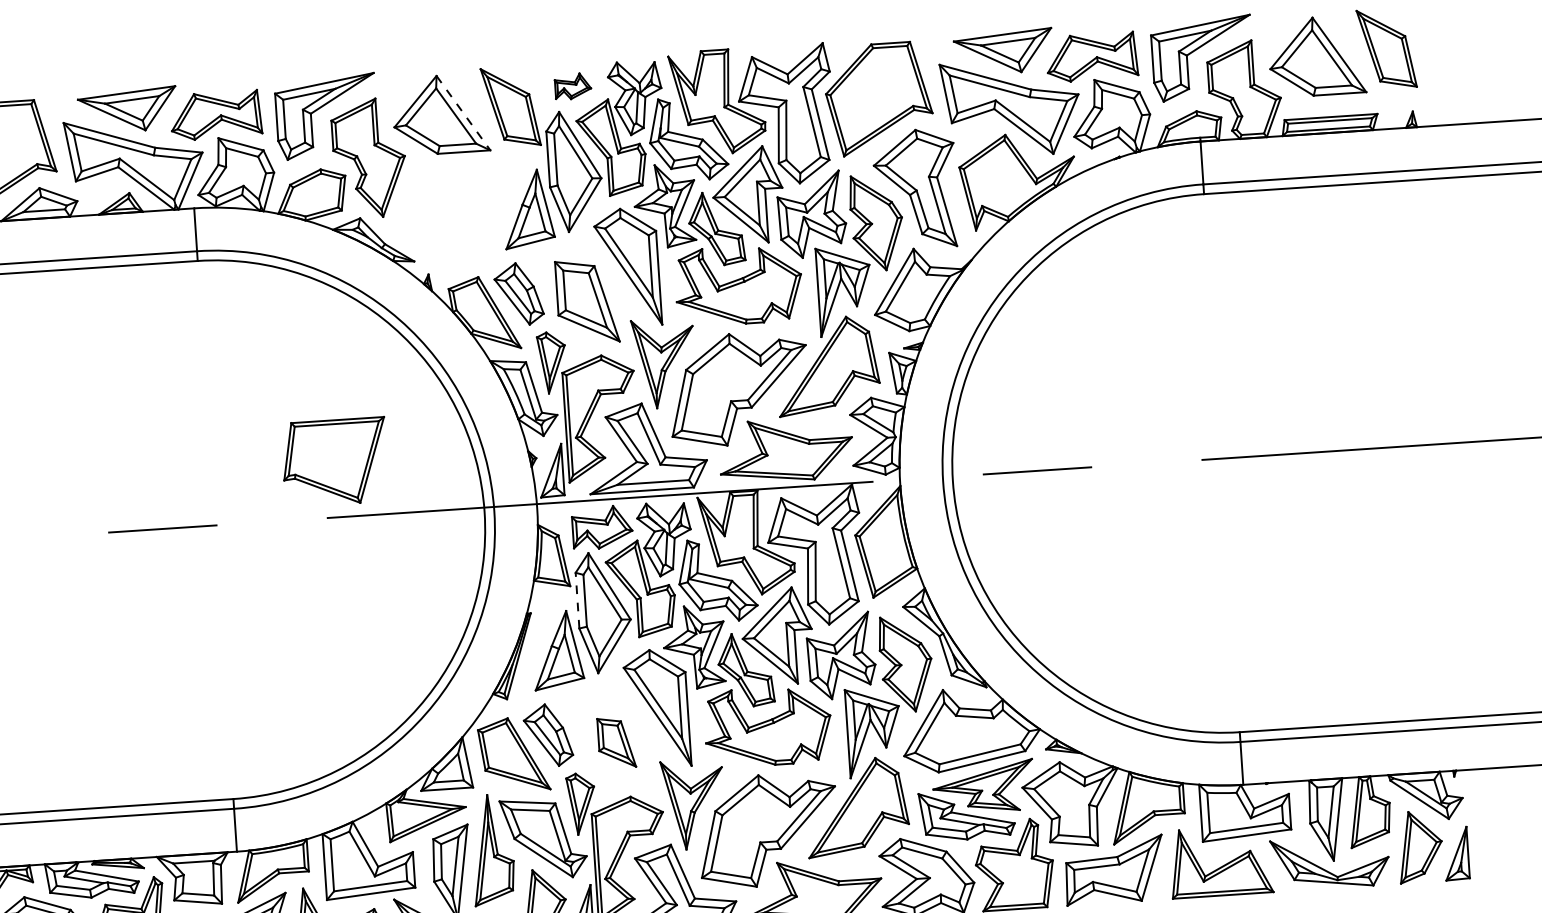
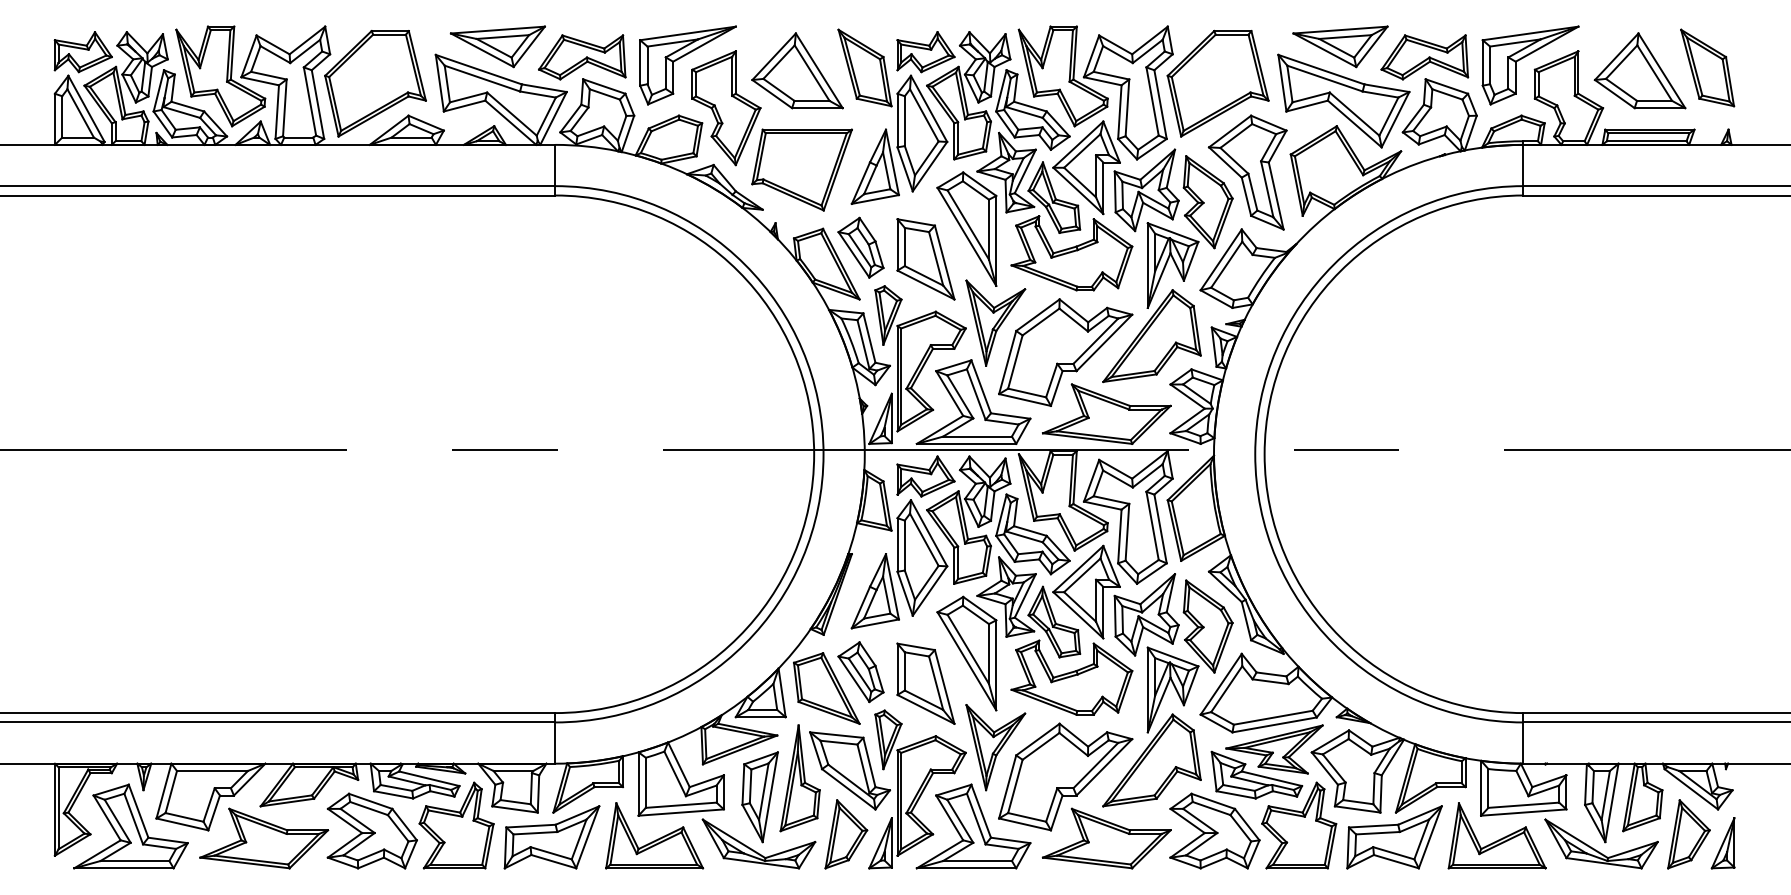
part: (572, 86) -> (925, 52), size x1.67
line: (463, 113) -> (819, 71), dashed -> solid
part: (334, 461) -> (801, 169), moved
line: (577, 600) -> (897, 544), dashed -> solid
part: (616, 742) -> (925, 683), size x1.67

